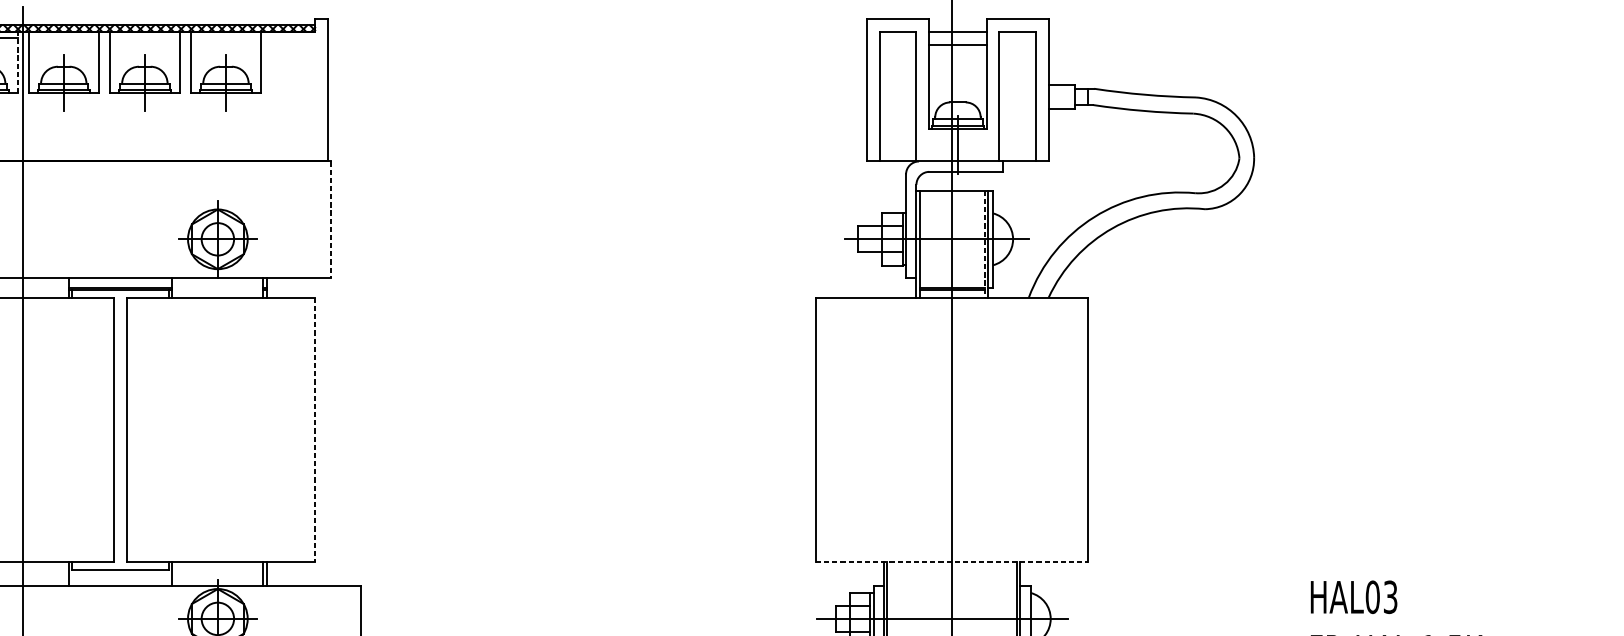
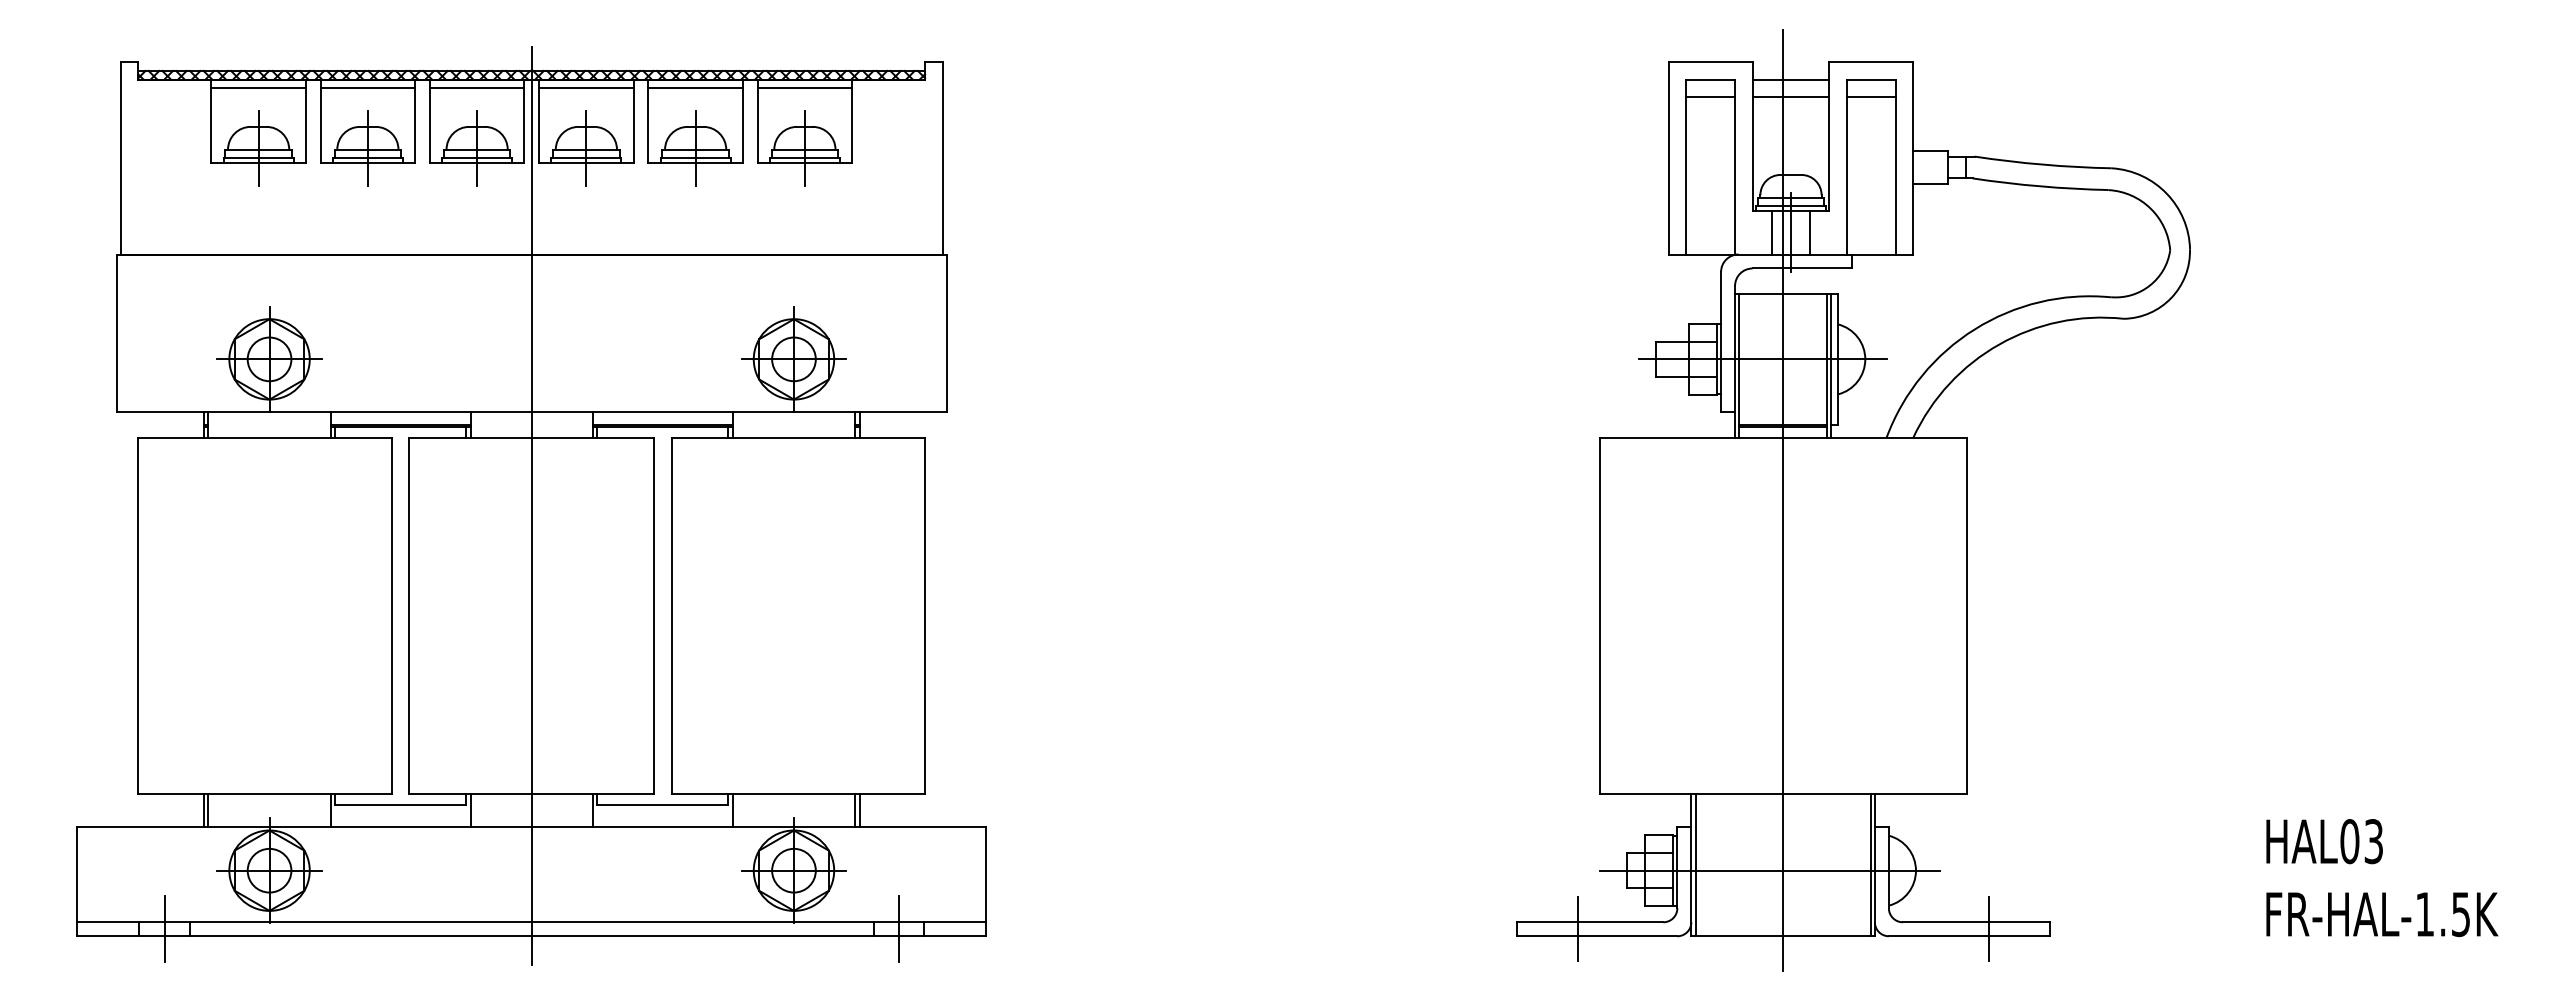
line: (63, 38) -> (586, 88), added
line: (144, 38) -> (695, 88), added
line: (225, 38) -> (804, 88), added
line: (898, 44) -> (1710, 97), added
line: (1016, 44) -> (1870, 97), added
line: (17, 62) -> (524, 121), dashed -> solid
line: (943, 145) -> (1771, 232), added
line: (972, 145) -> (1810, 232), added
line: (331, 220) -> (946, 333), dashed -> solid
line: (984, 244) -> (1826, 366), dashed -> solid
line: (315, 430) -> (925, 616), dashed -> solid
line: (952, 562) -> (1783, 794), dashed -> solid

